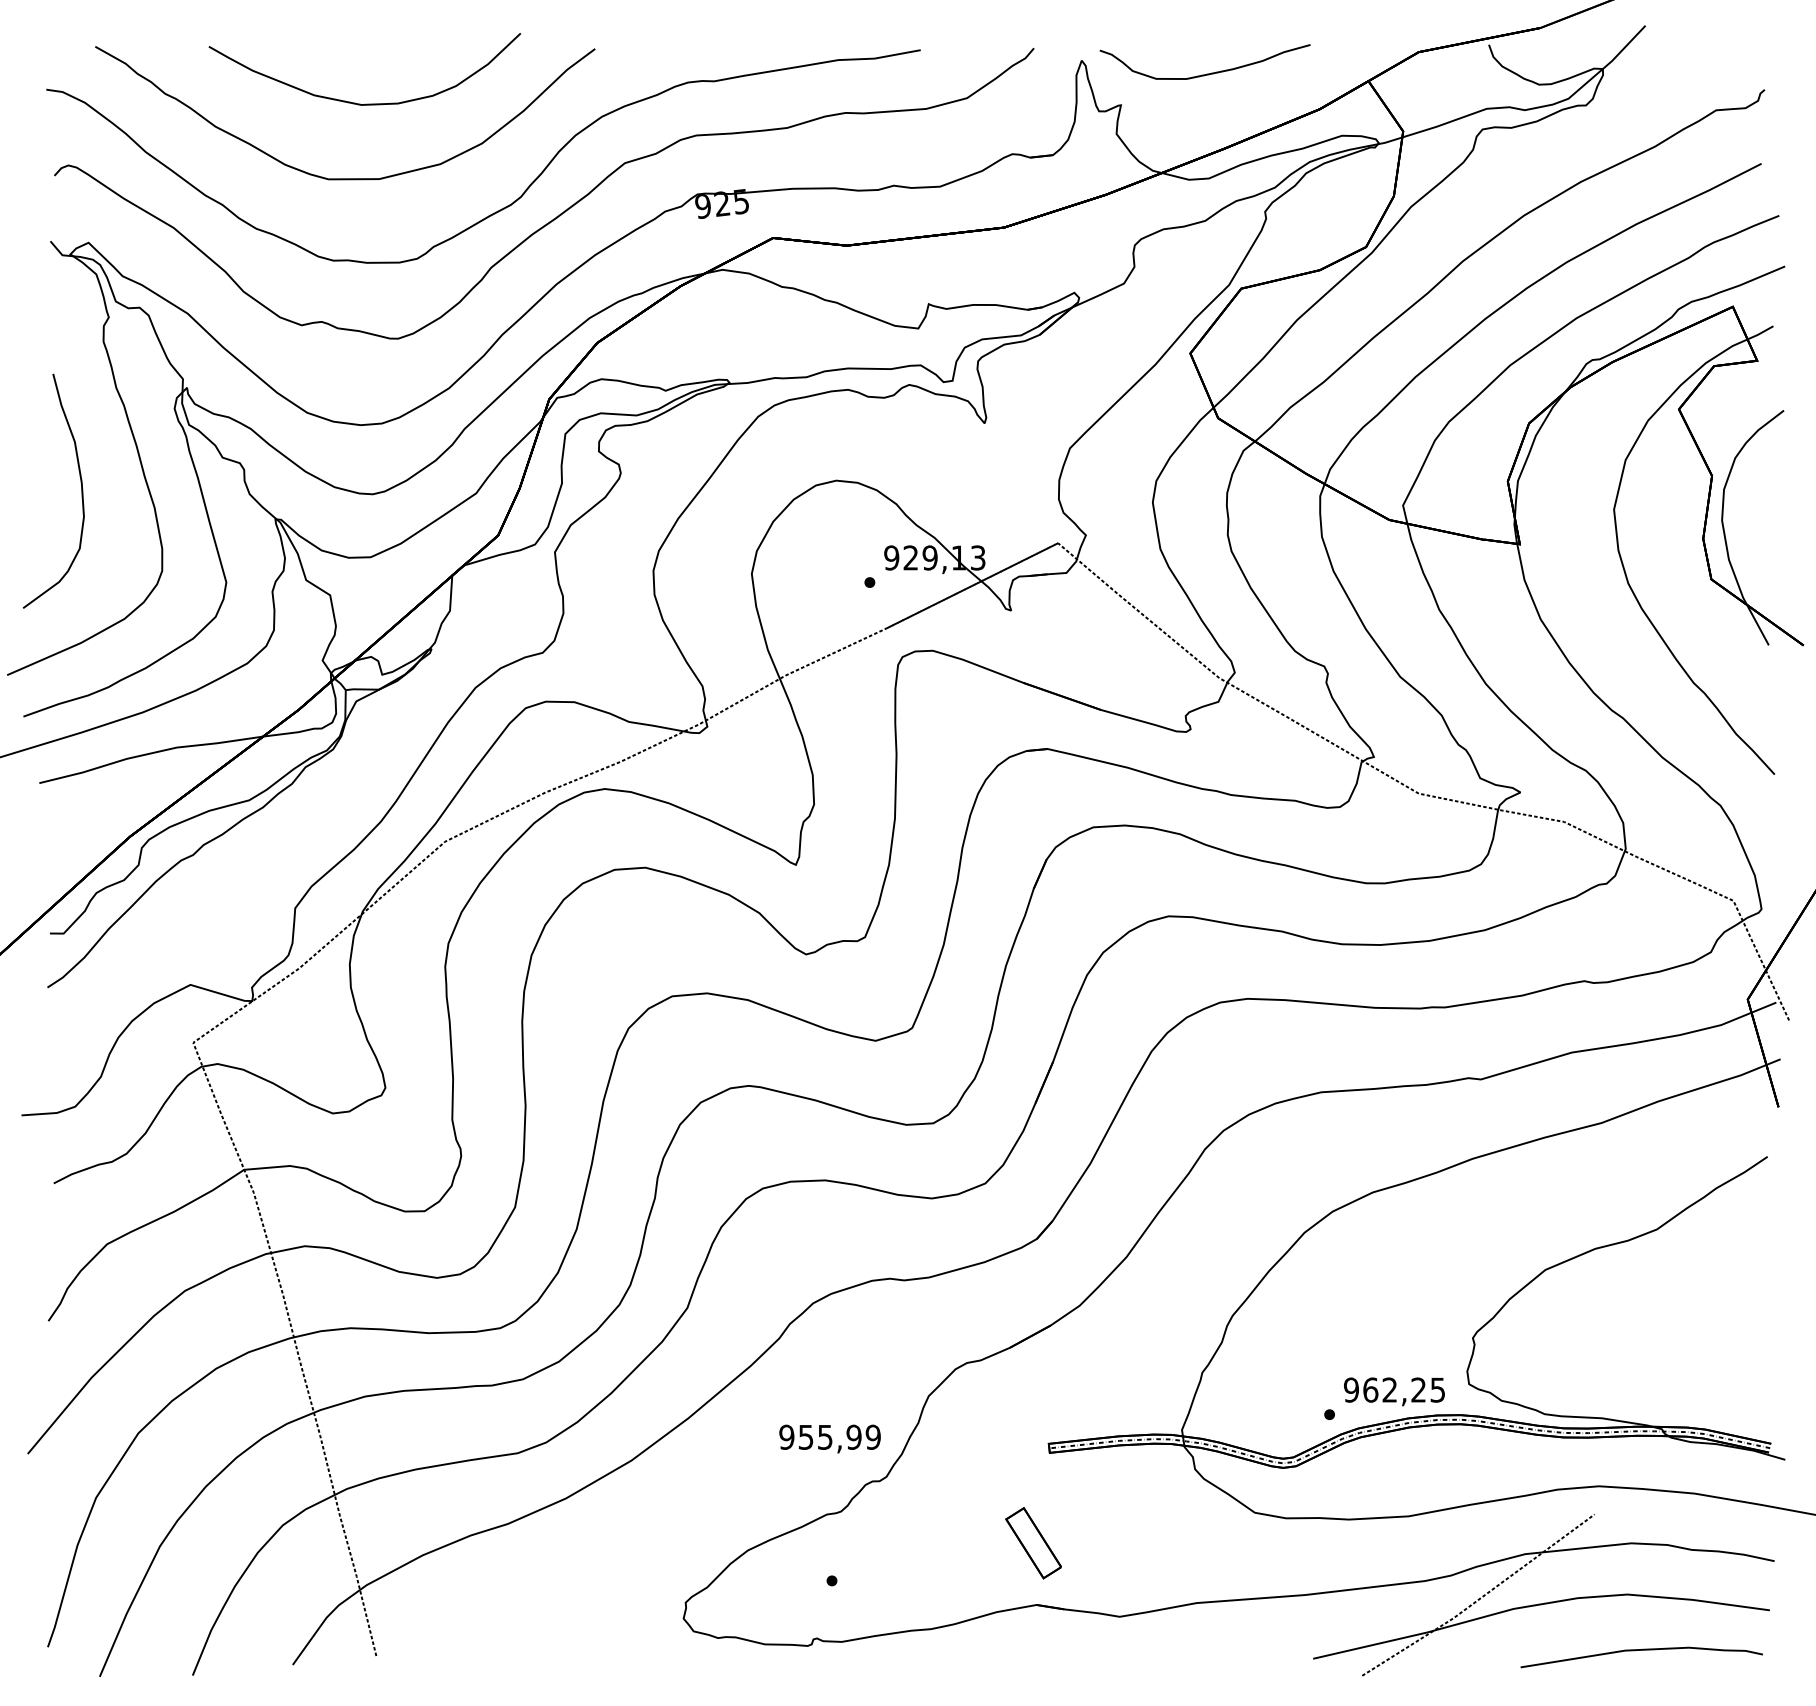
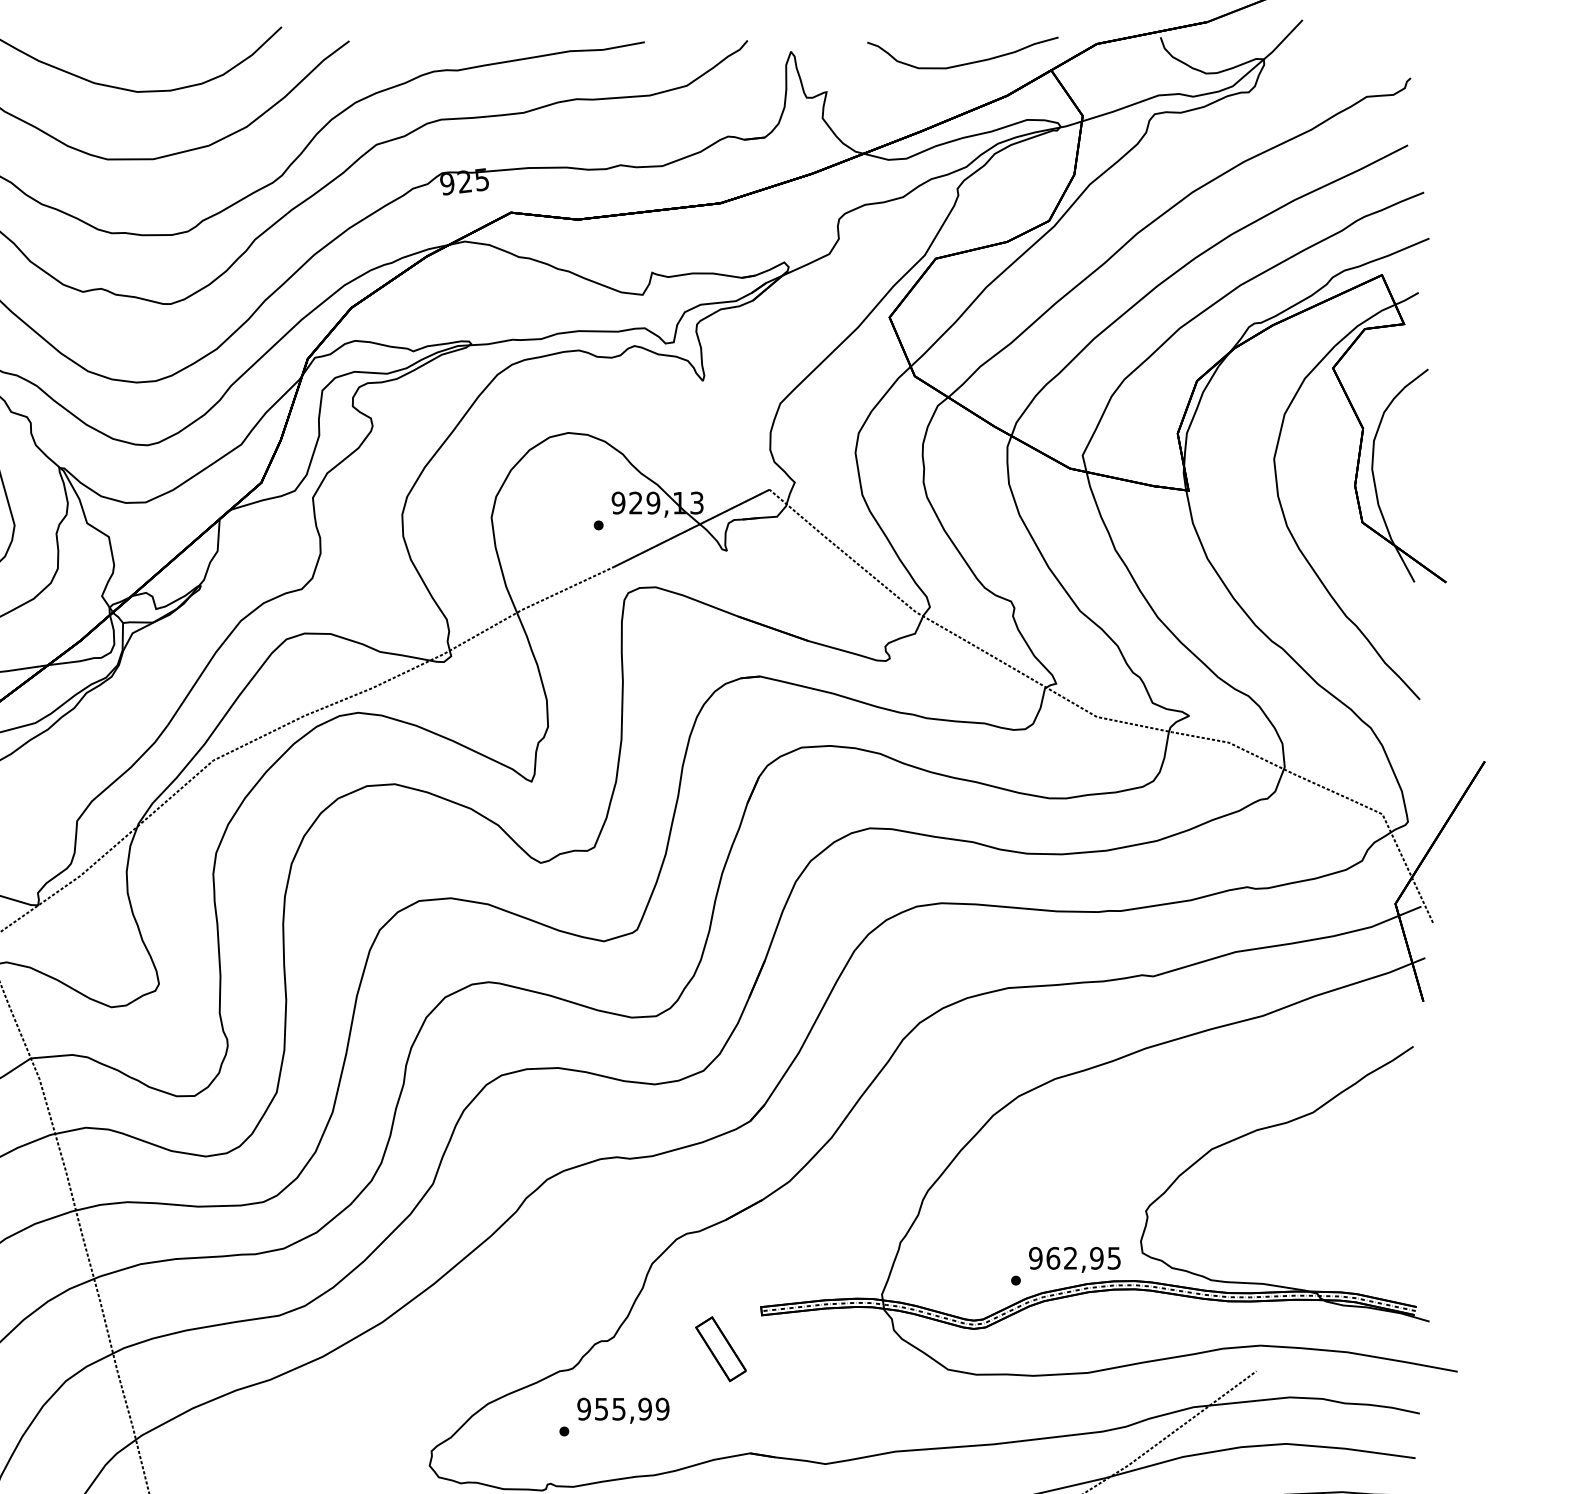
curve: (1206, 73) -> (964, 63), moved
text: (1418, 1389) -> (1096, 1257), 962,25 -> 962,95
text: (829, 1438) -> (622, 1410), moved
part: (1033, 1543) -> (720, 1349), moved

